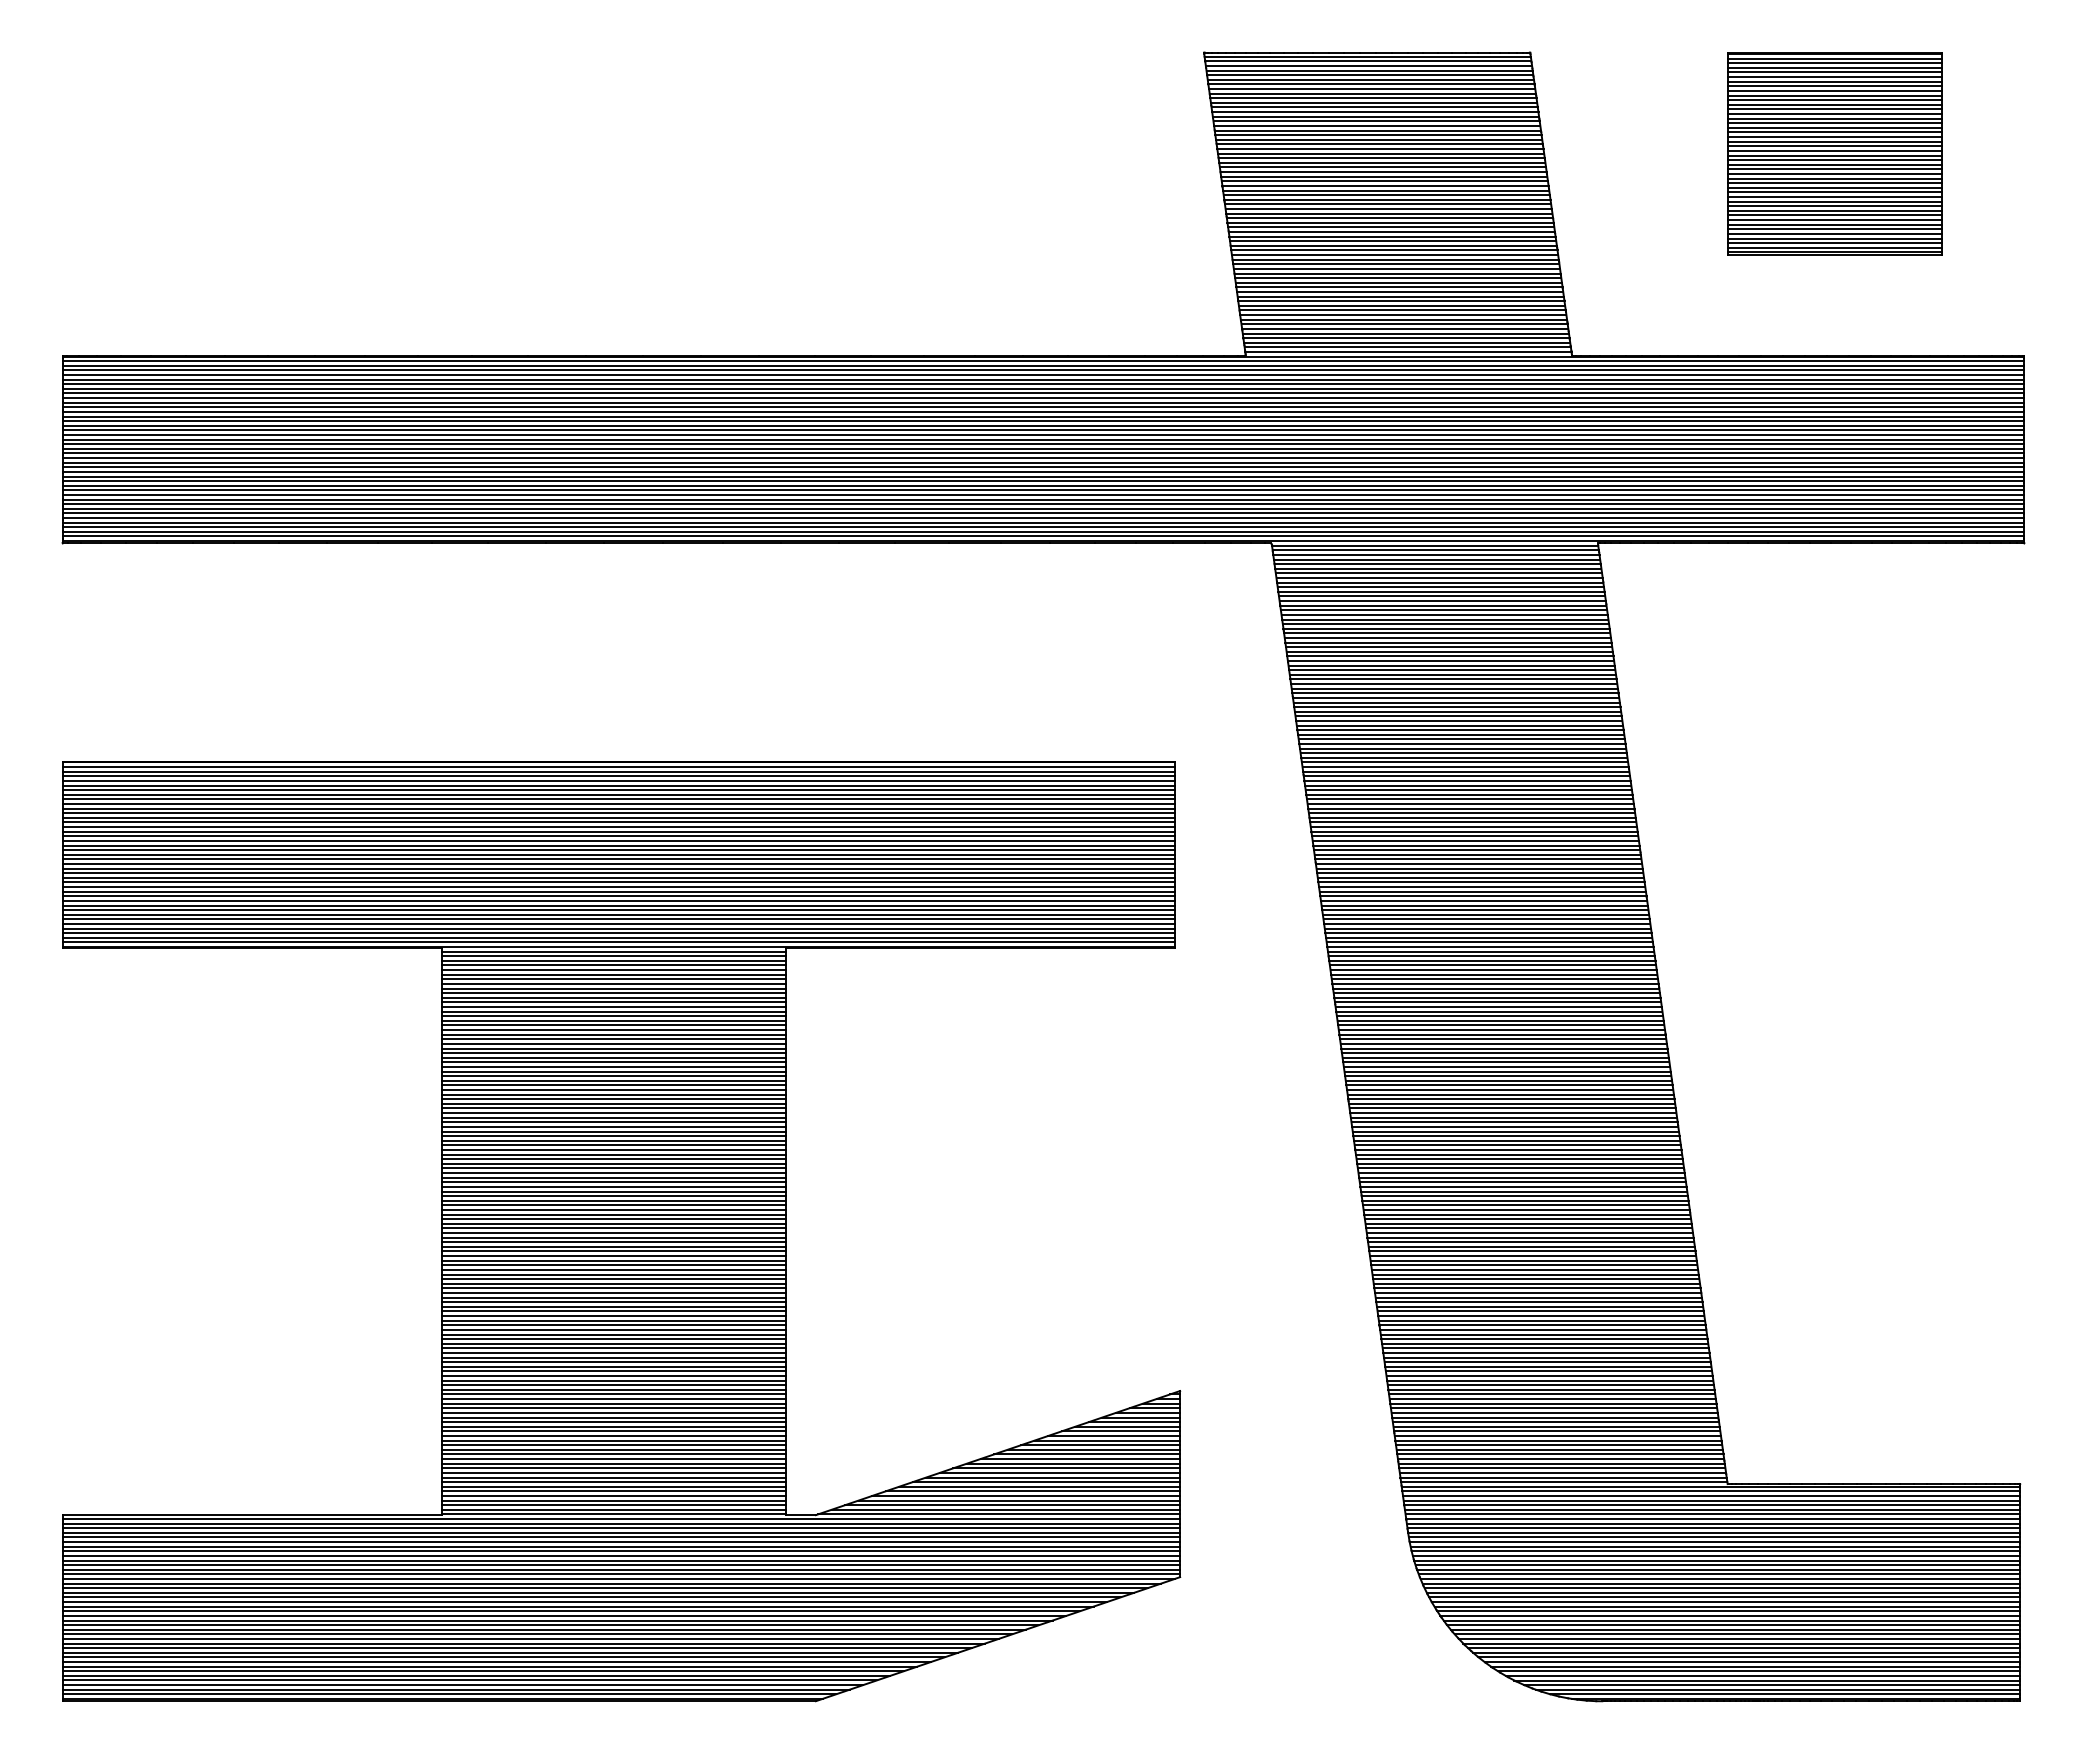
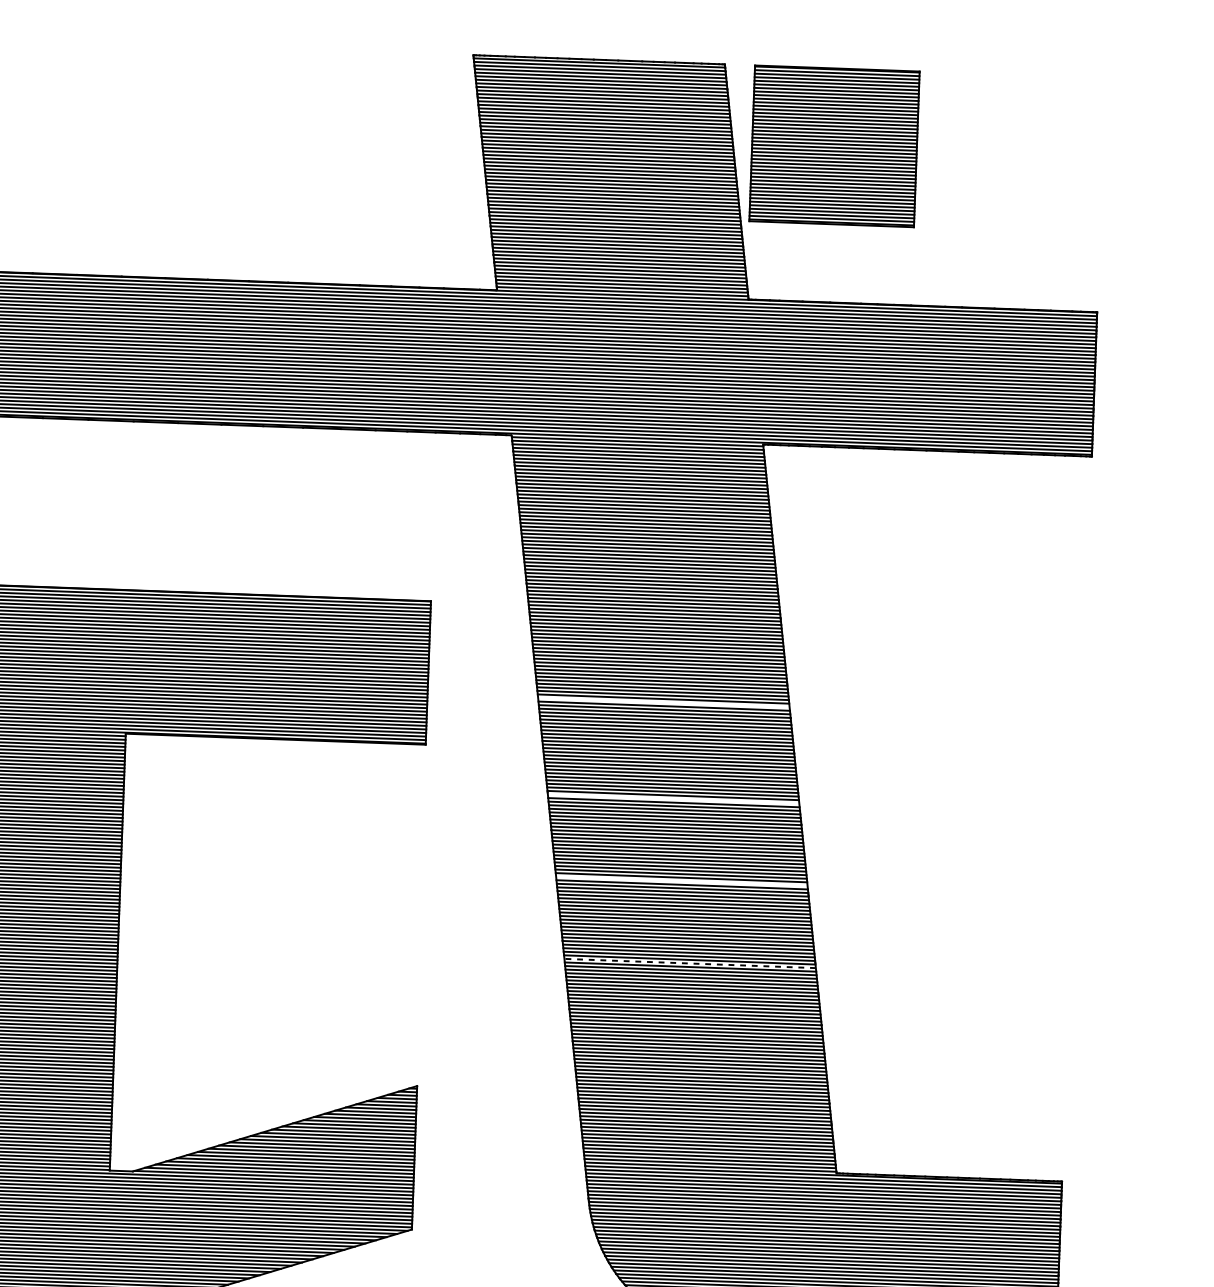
part: (1834, 153) -> (833, 146), moved
line: (1481, 882) -> (663, 702), removed
line: (1498, 1007) -> (673, 799), removed
line: (1513, 1113) -> (681, 881), removed
line: (1527, 1219) -> (689, 963), solid -> dashed

